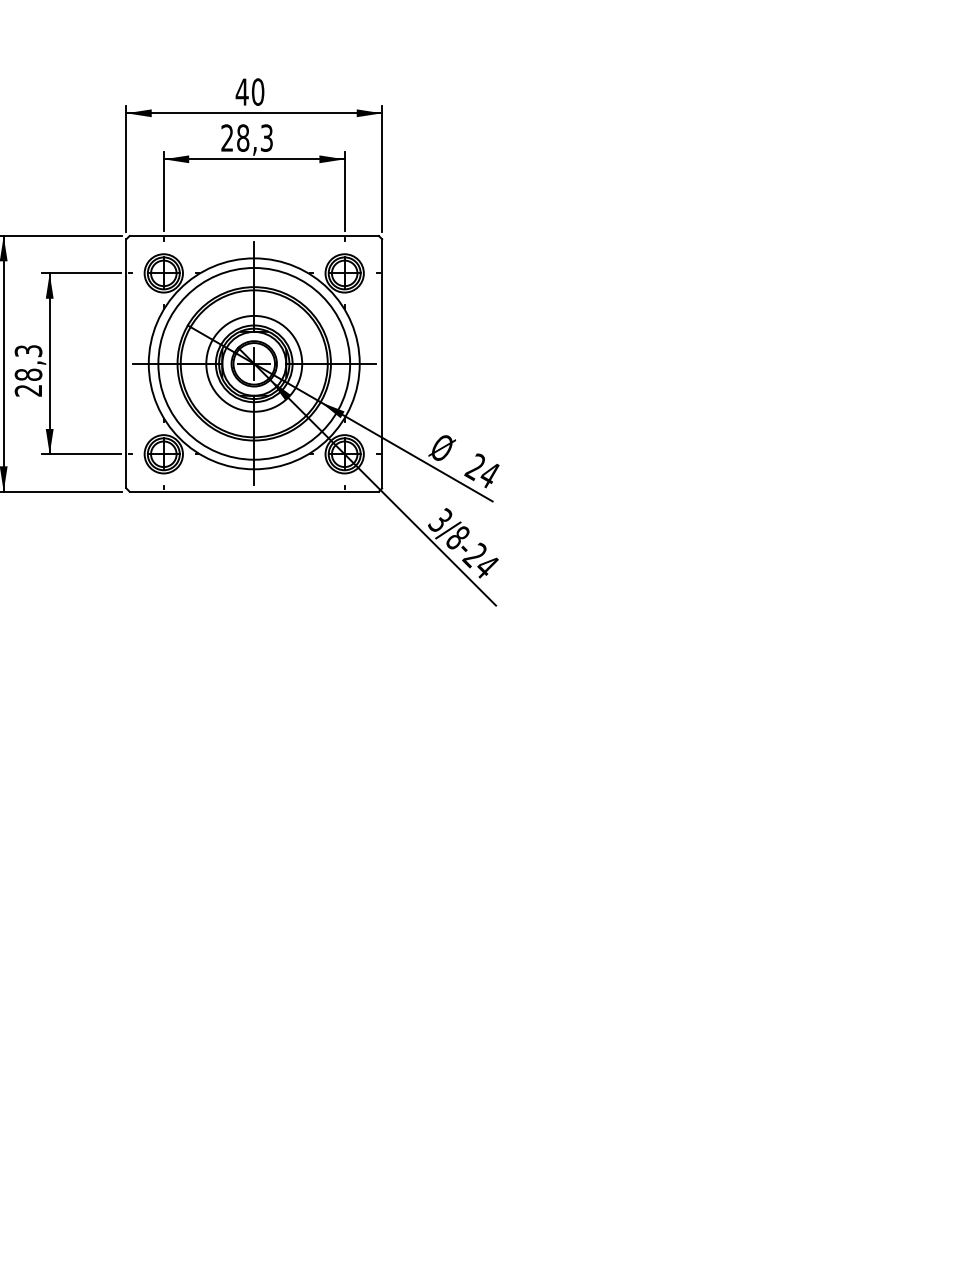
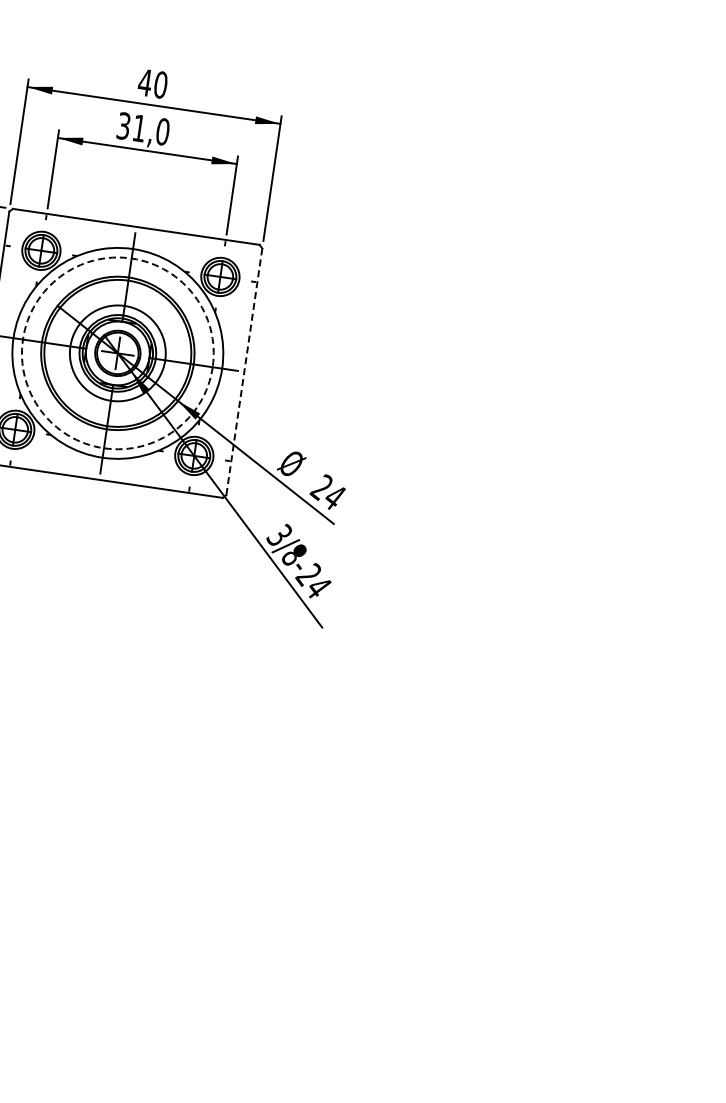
text: (247, 137) -> (143, 128), 28,3 -> 31,0
circle: (254, 363) -> (118, 353), solid -> dashed
line: (382, 363) -> (244, 371), solid -> dashed

